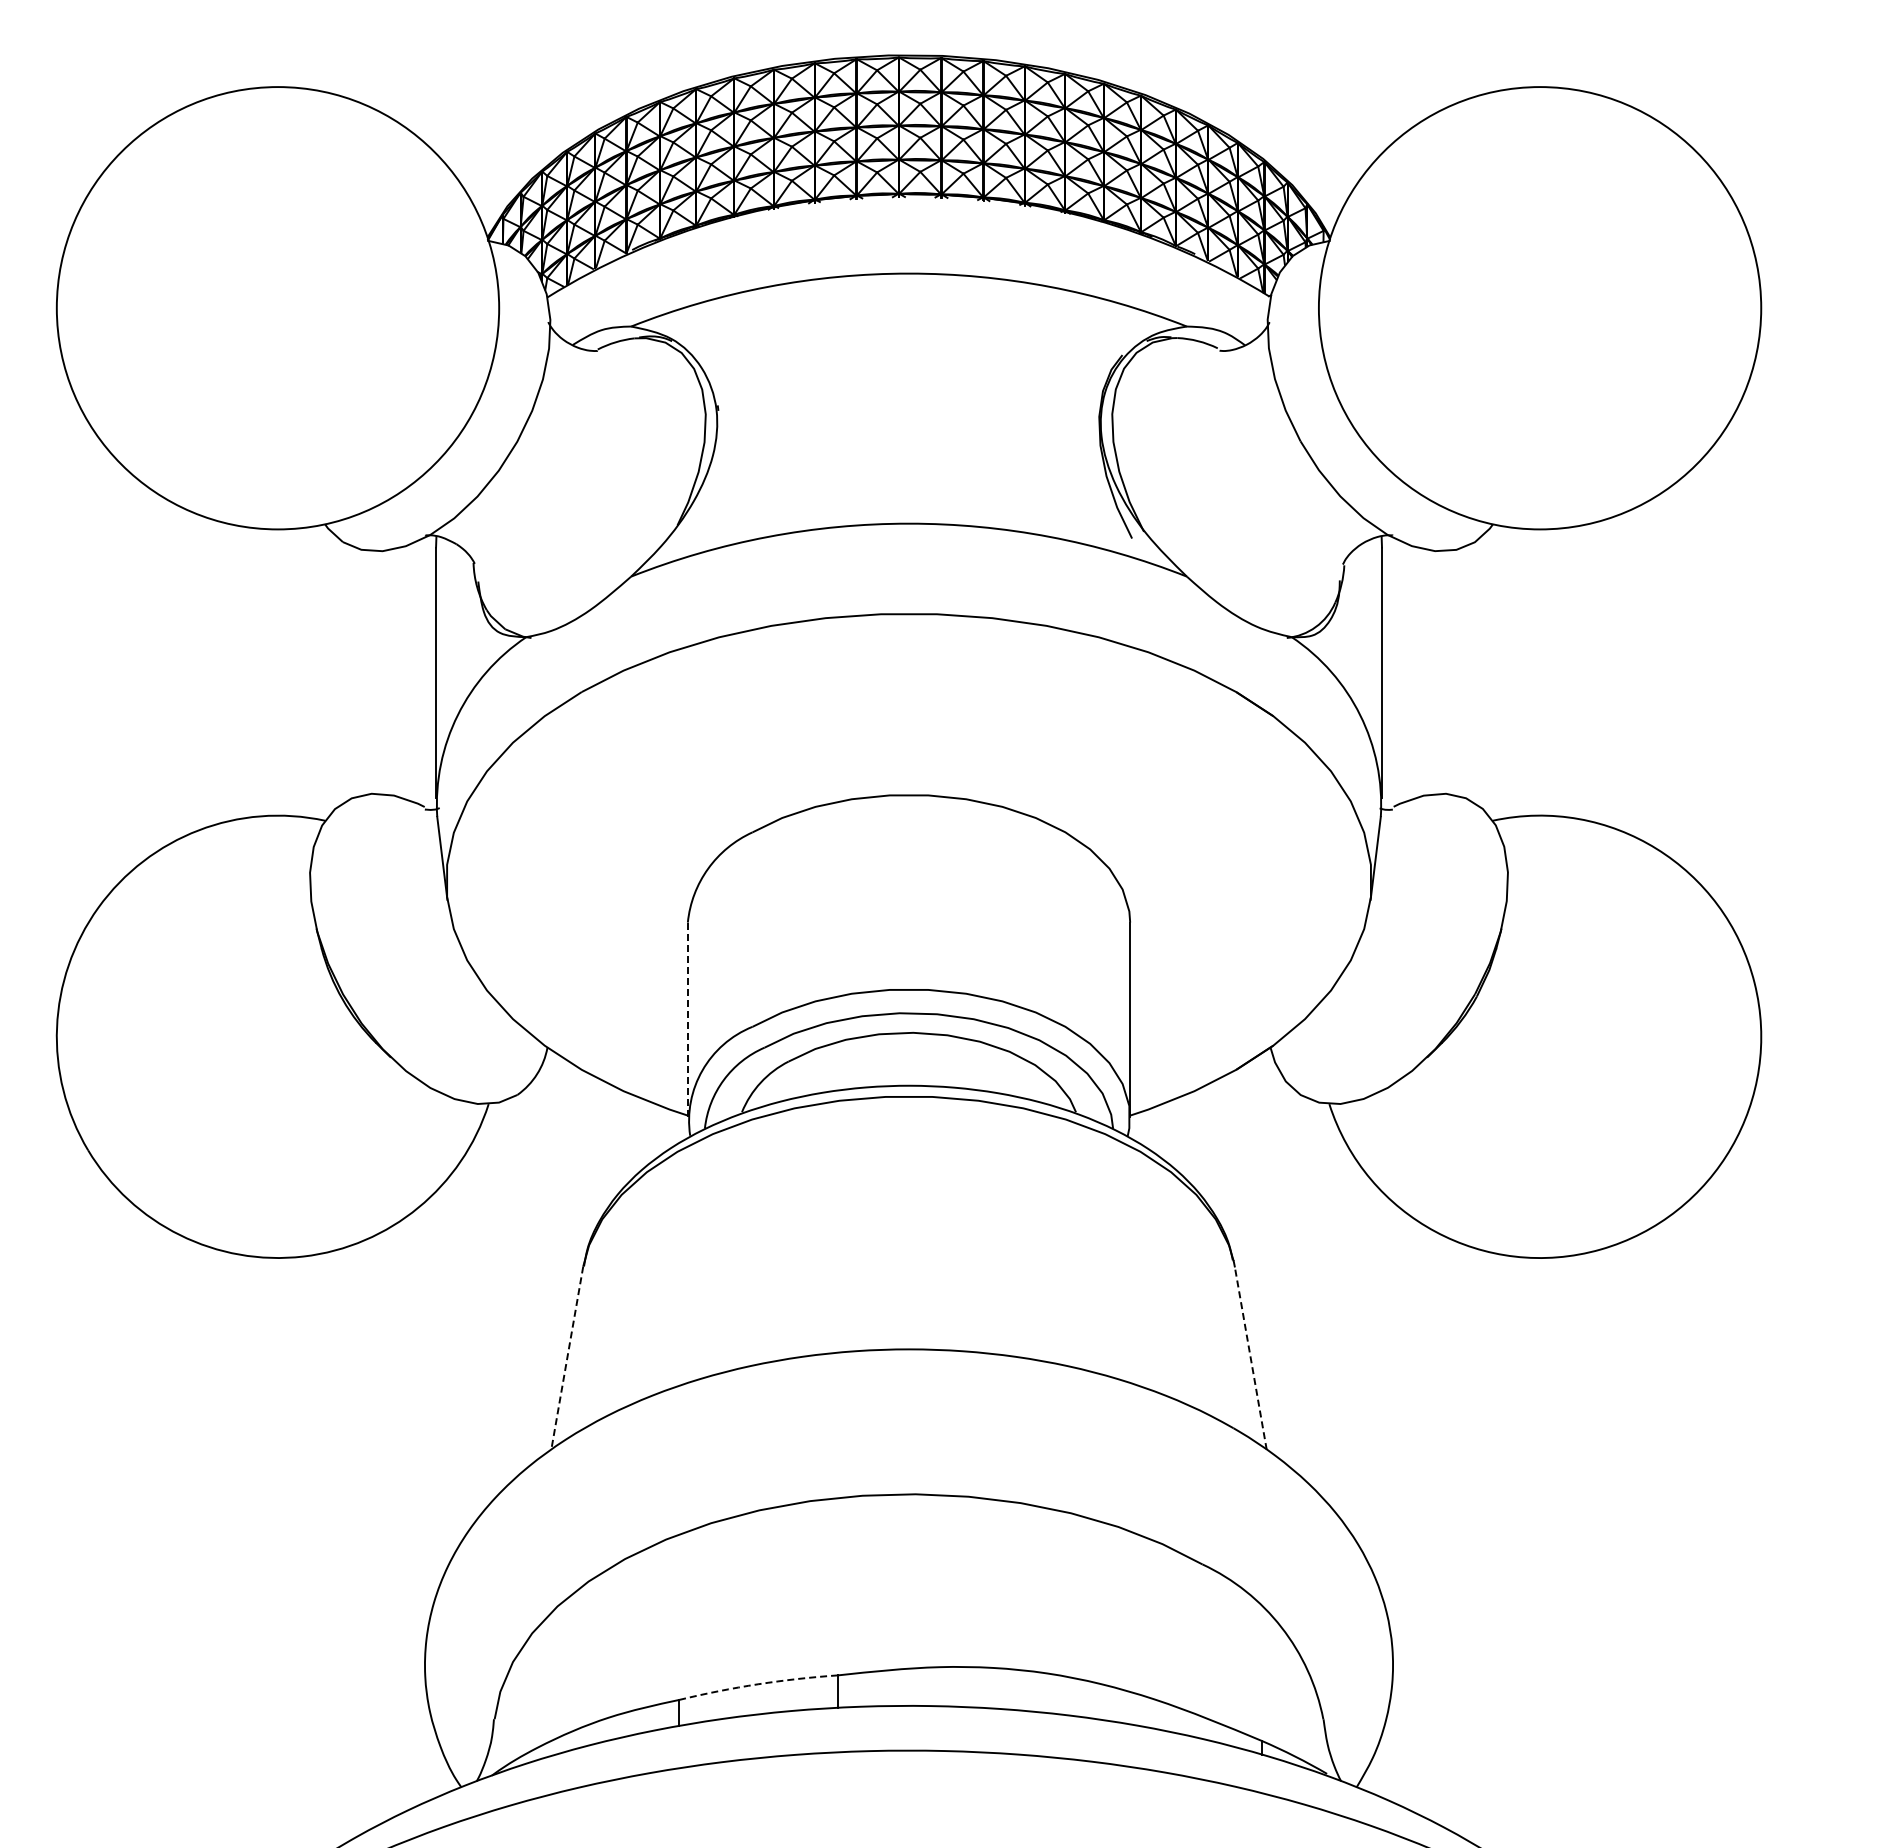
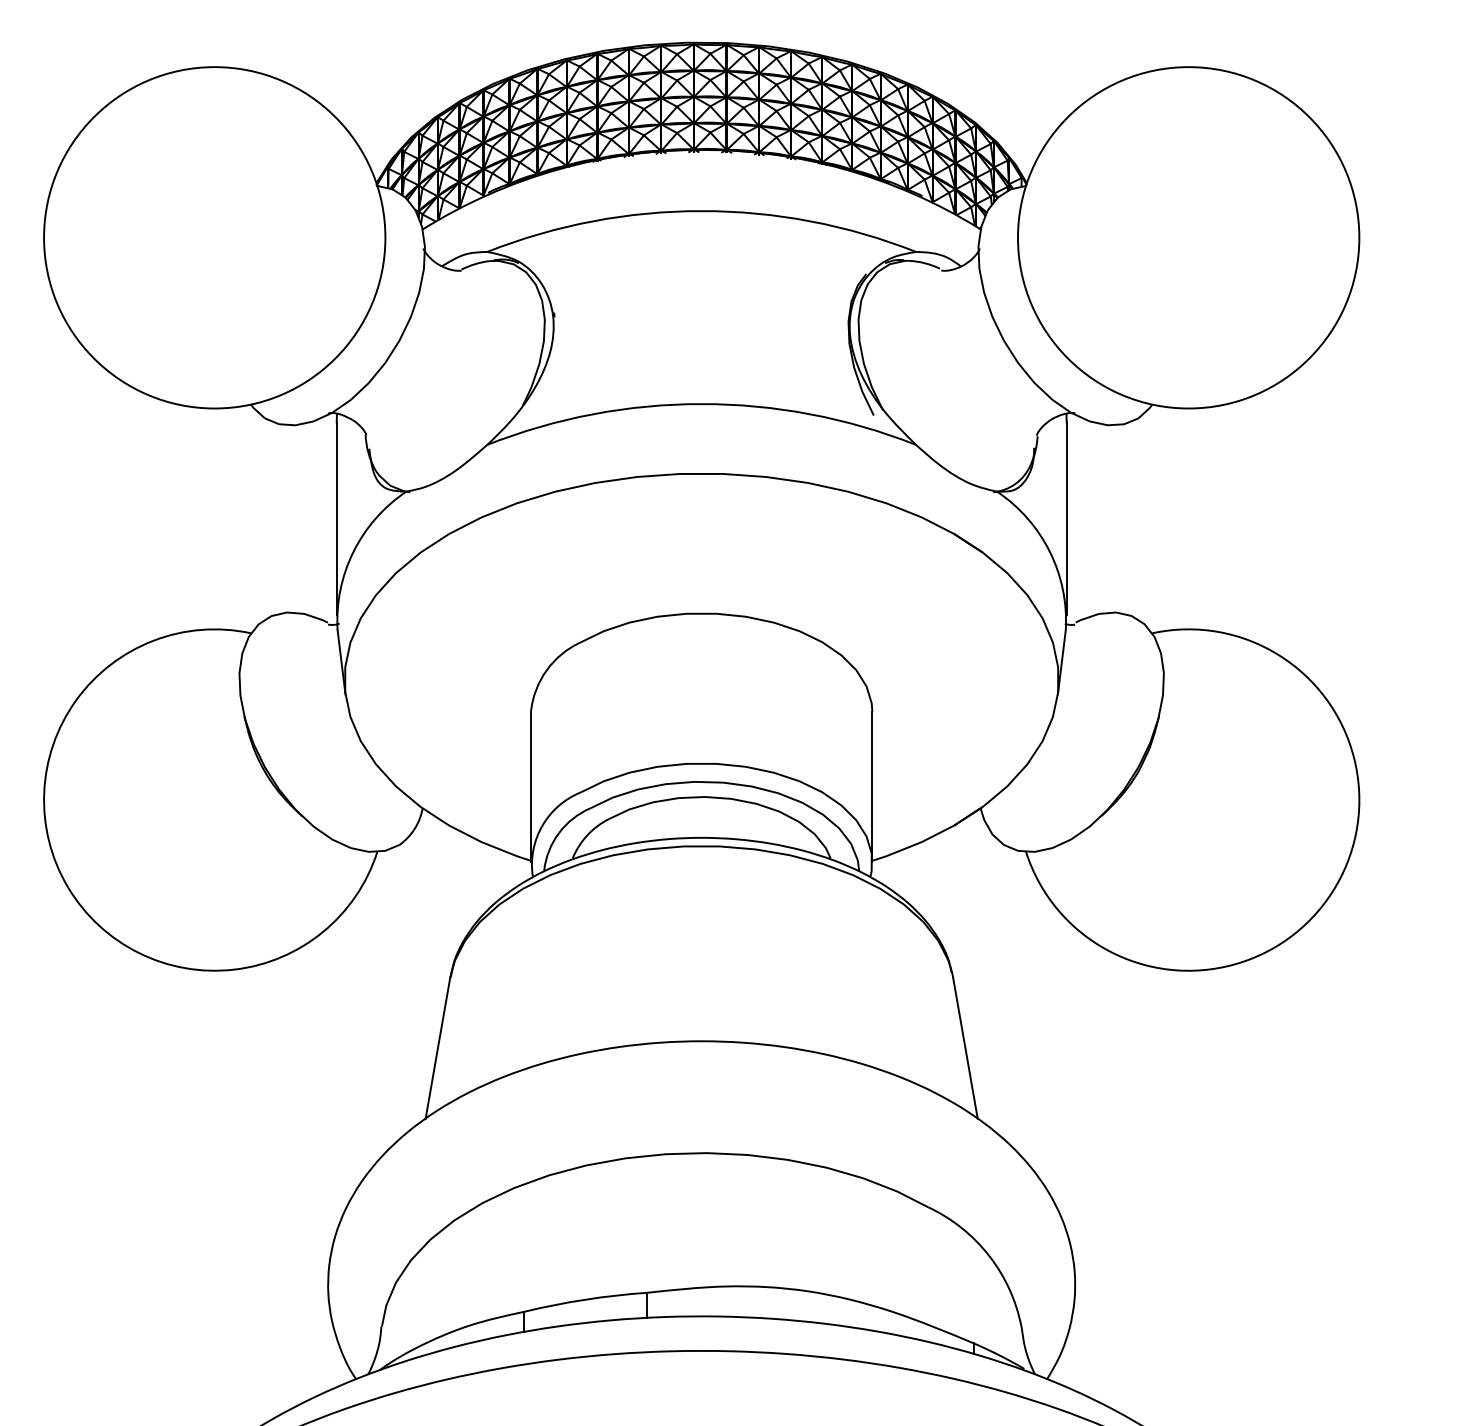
line: (687, 1020) -> (530, 787), dashed -> solid
line: (1250, 1357) -> (965, 1047), dashed -> solid
line: (567, 1358) -> (438, 1048), dashed -> solid
arc: (758, 1684) -> (585, 1299), dashed -> solid

